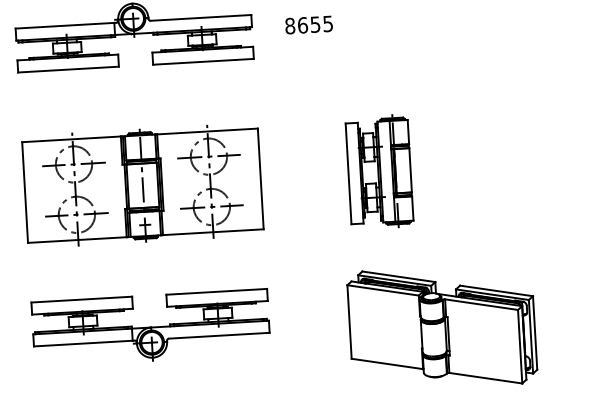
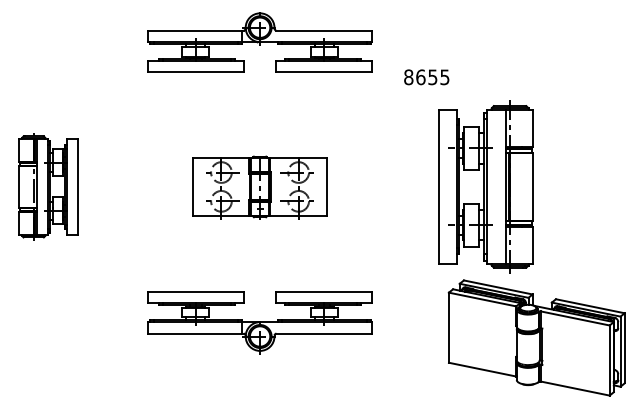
text: (308, 25) -> (426, 77), moved
part: (379, 171) -> (485, 186), size x1.6
part: (142, 185) -> (259, 186), size x0.6

